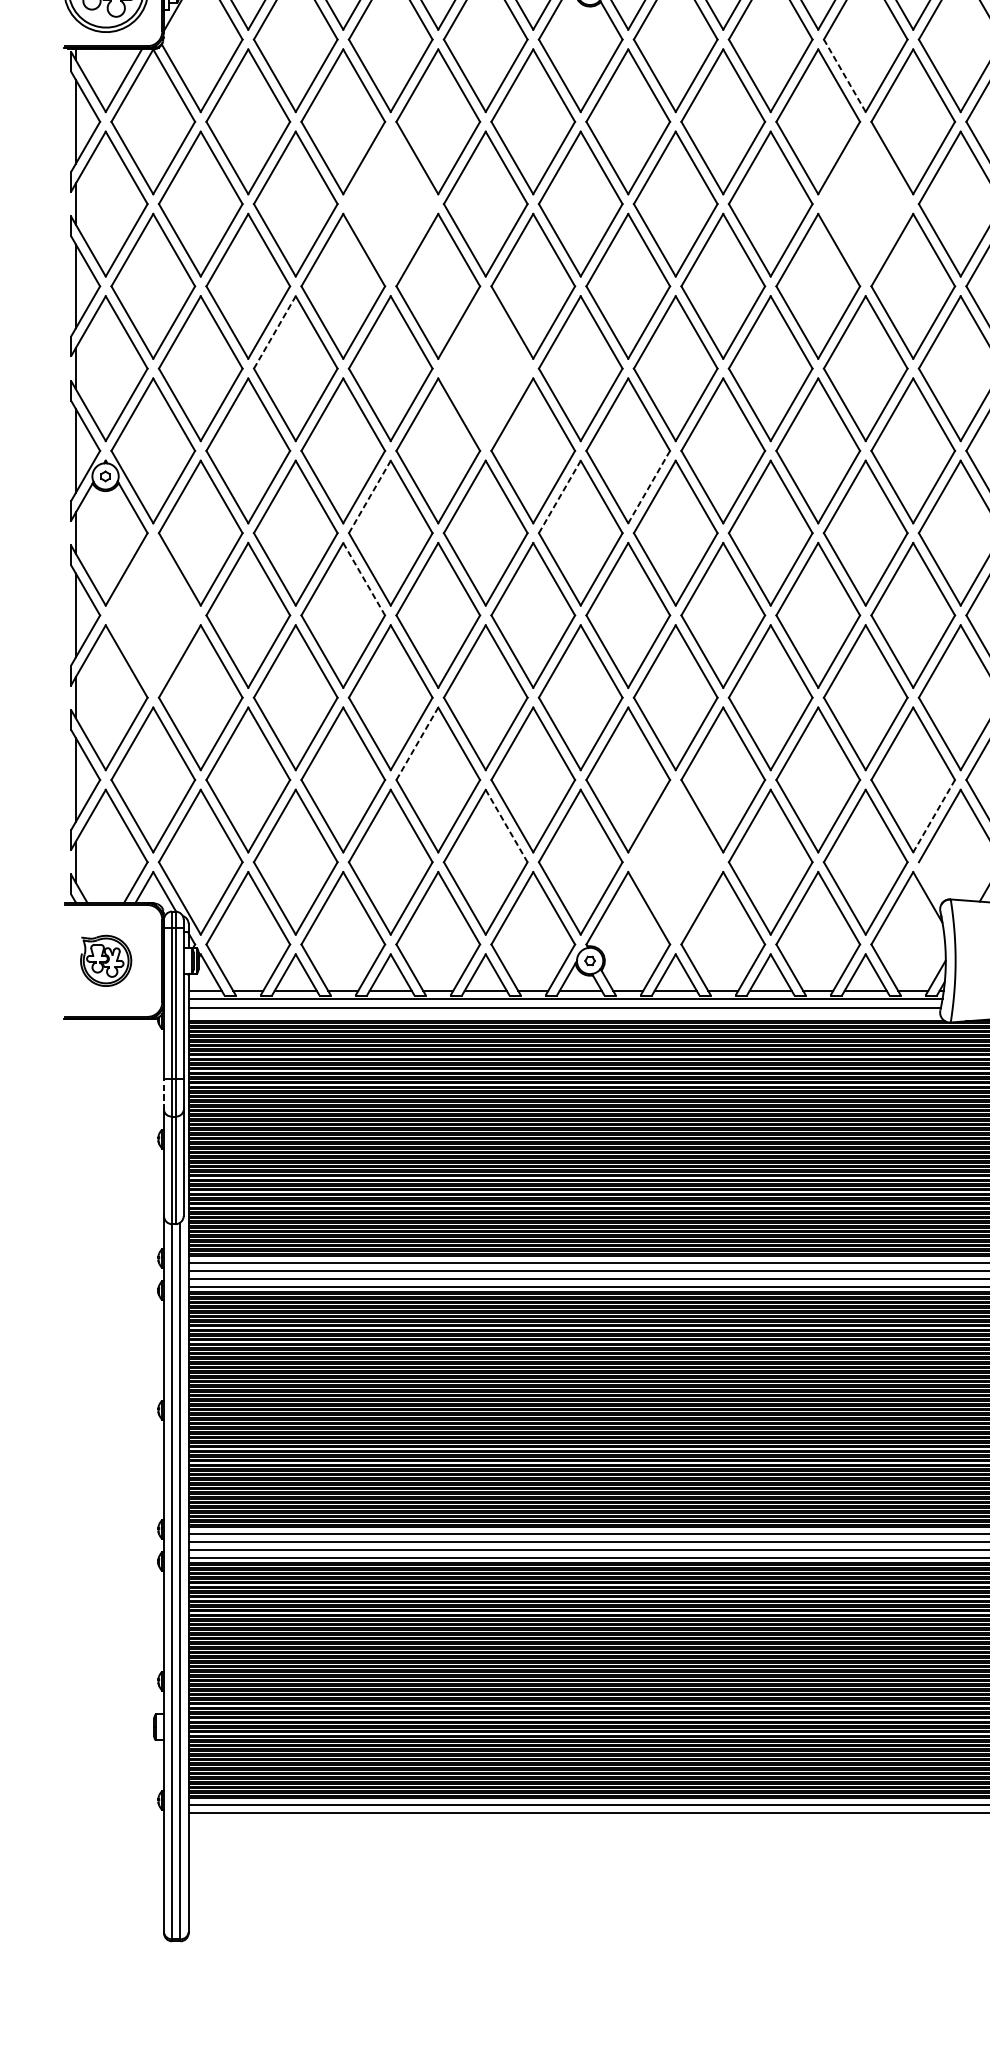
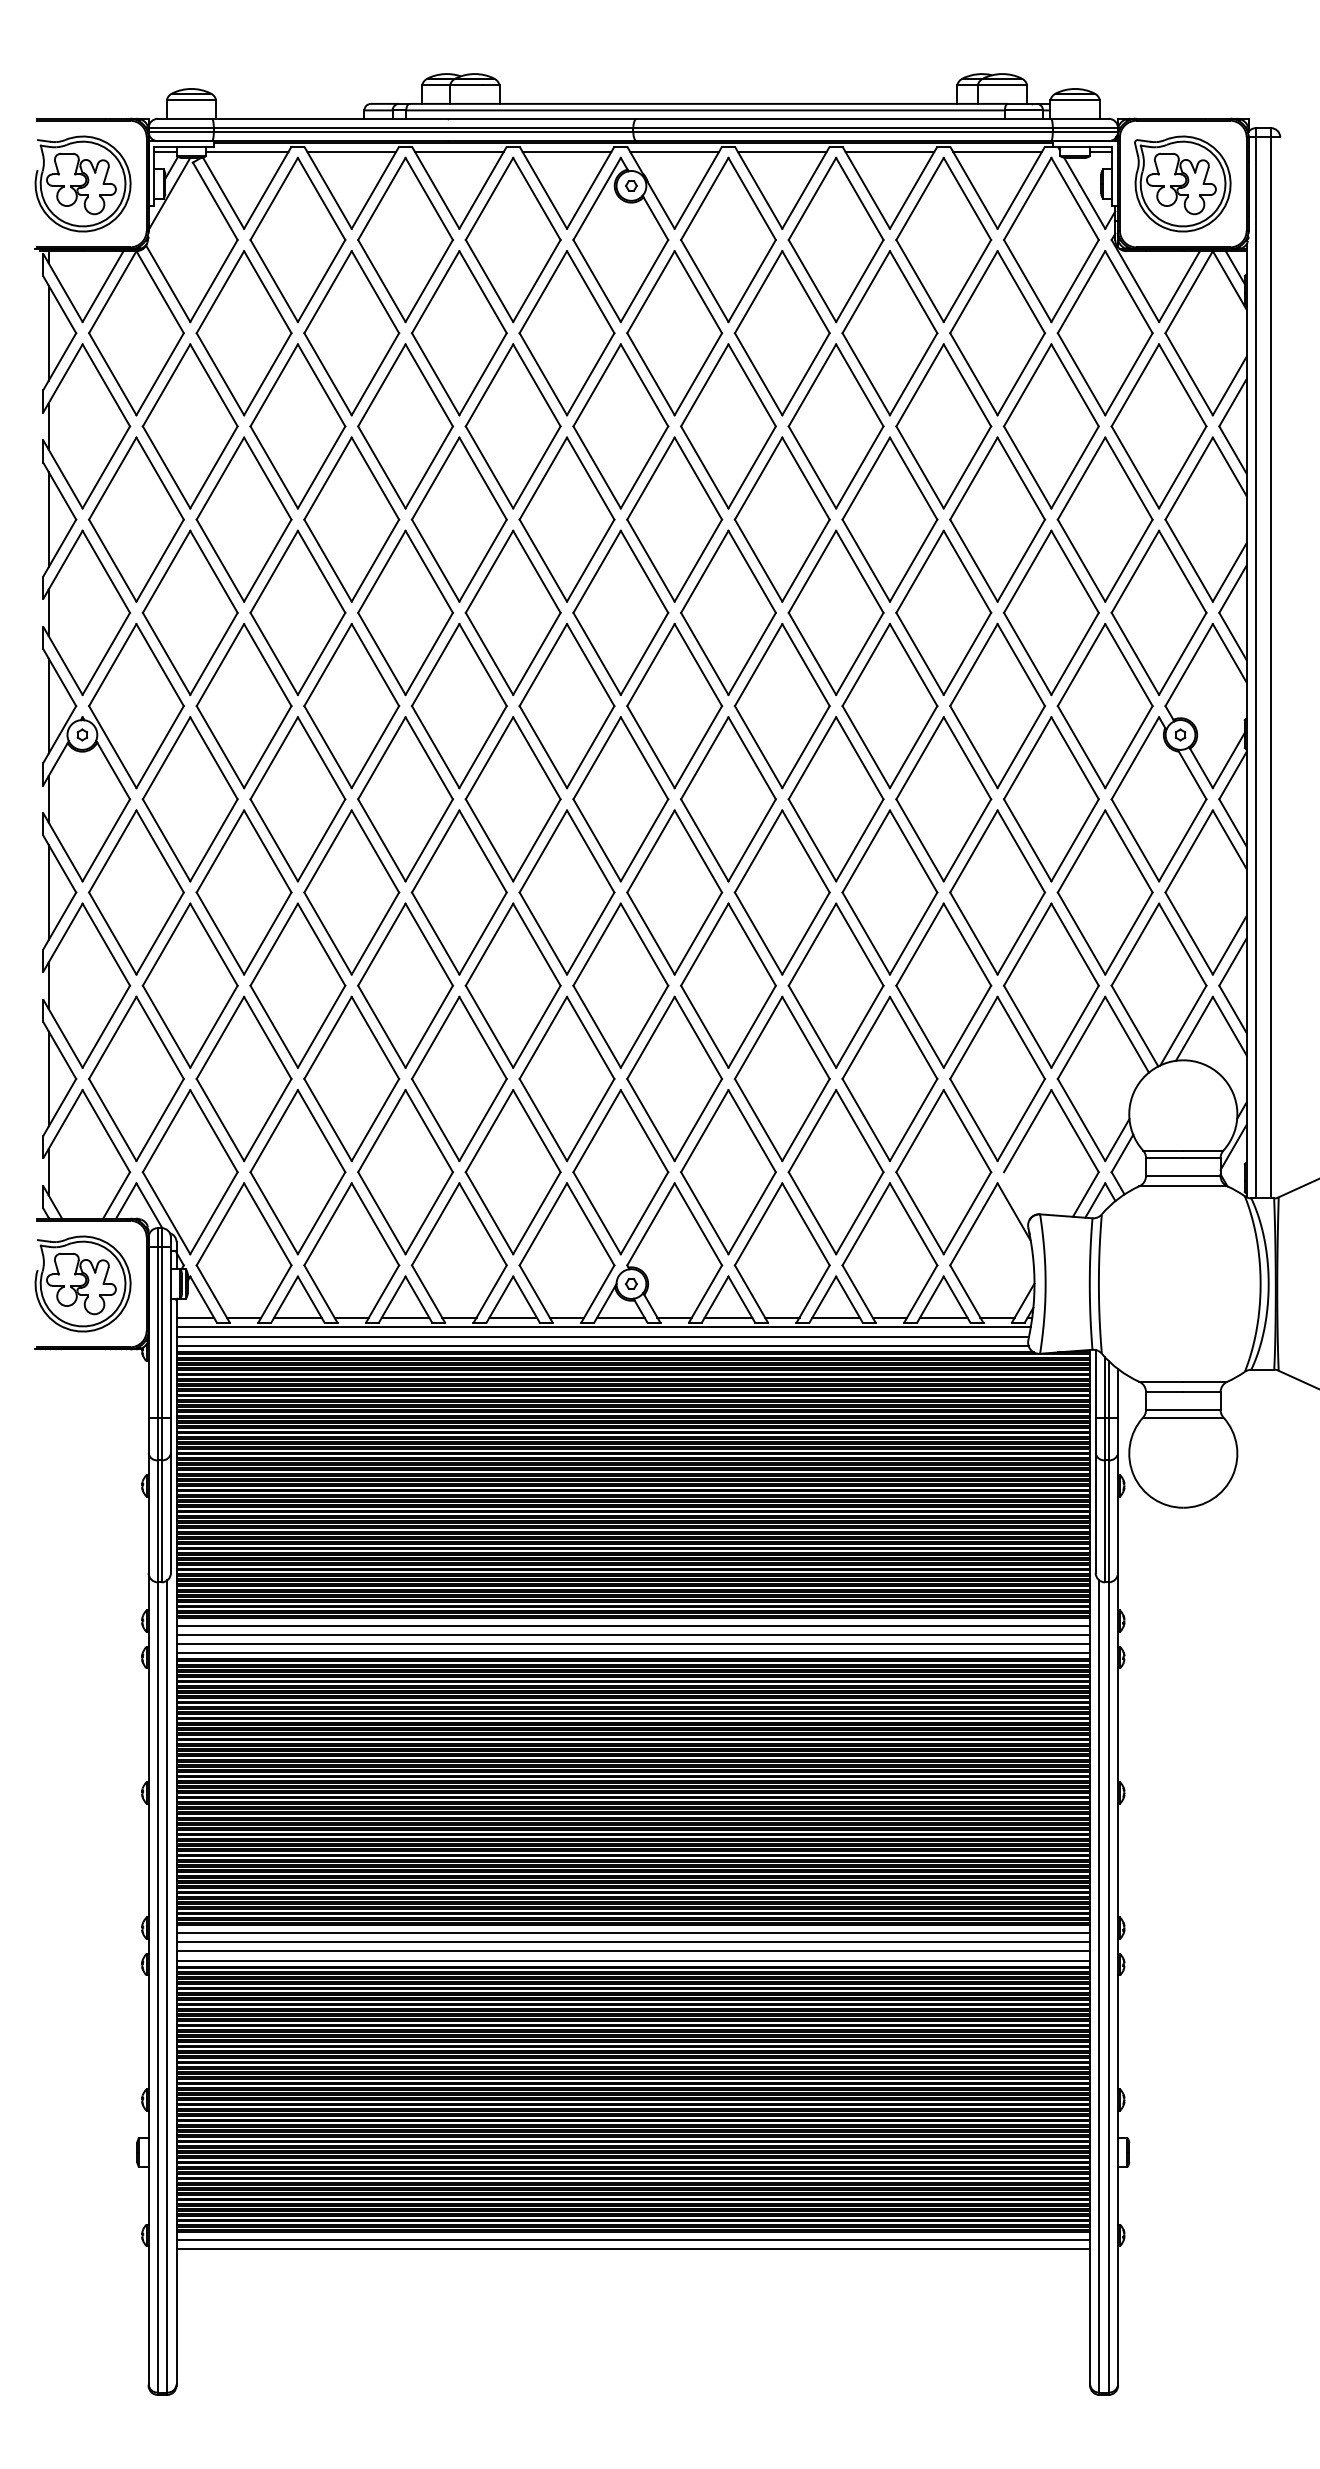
line: (844, 75) -> (919, 280), dashed -> solid
part: (390, 204) -> (405, 426), added
part: (865, 204) -> (943, 426), added
line: (275, 332) -> (274, 571), dashed -> solid
part: (485, 368) -> (512, 612), added
line: (649, 487) -> (698, 747), dashed -> solid
line: (370, 496) -> (382, 757), dashed -> solid
line: (560, 496) -> (597, 757), dashed -> solid
line: (364, 579) -> (375, 851), dashed -> solid
part: (153, 615) -> (136, 892), added
line: (417, 743) -> (435, 1037), dashed -> solid
line: (934, 816) -> (1021, 1120), dashed -> solid
line: (507, 826) -> (537, 1131), dashed -> solid
part: (675, 862) -> (728, 1172), added
part: (105, 960) -> (82, 1283), size x1.67
line: (564, 1016) -> (602, 1346), added
line: (163, 1094) -> (148, 1435), dashed -> solid

